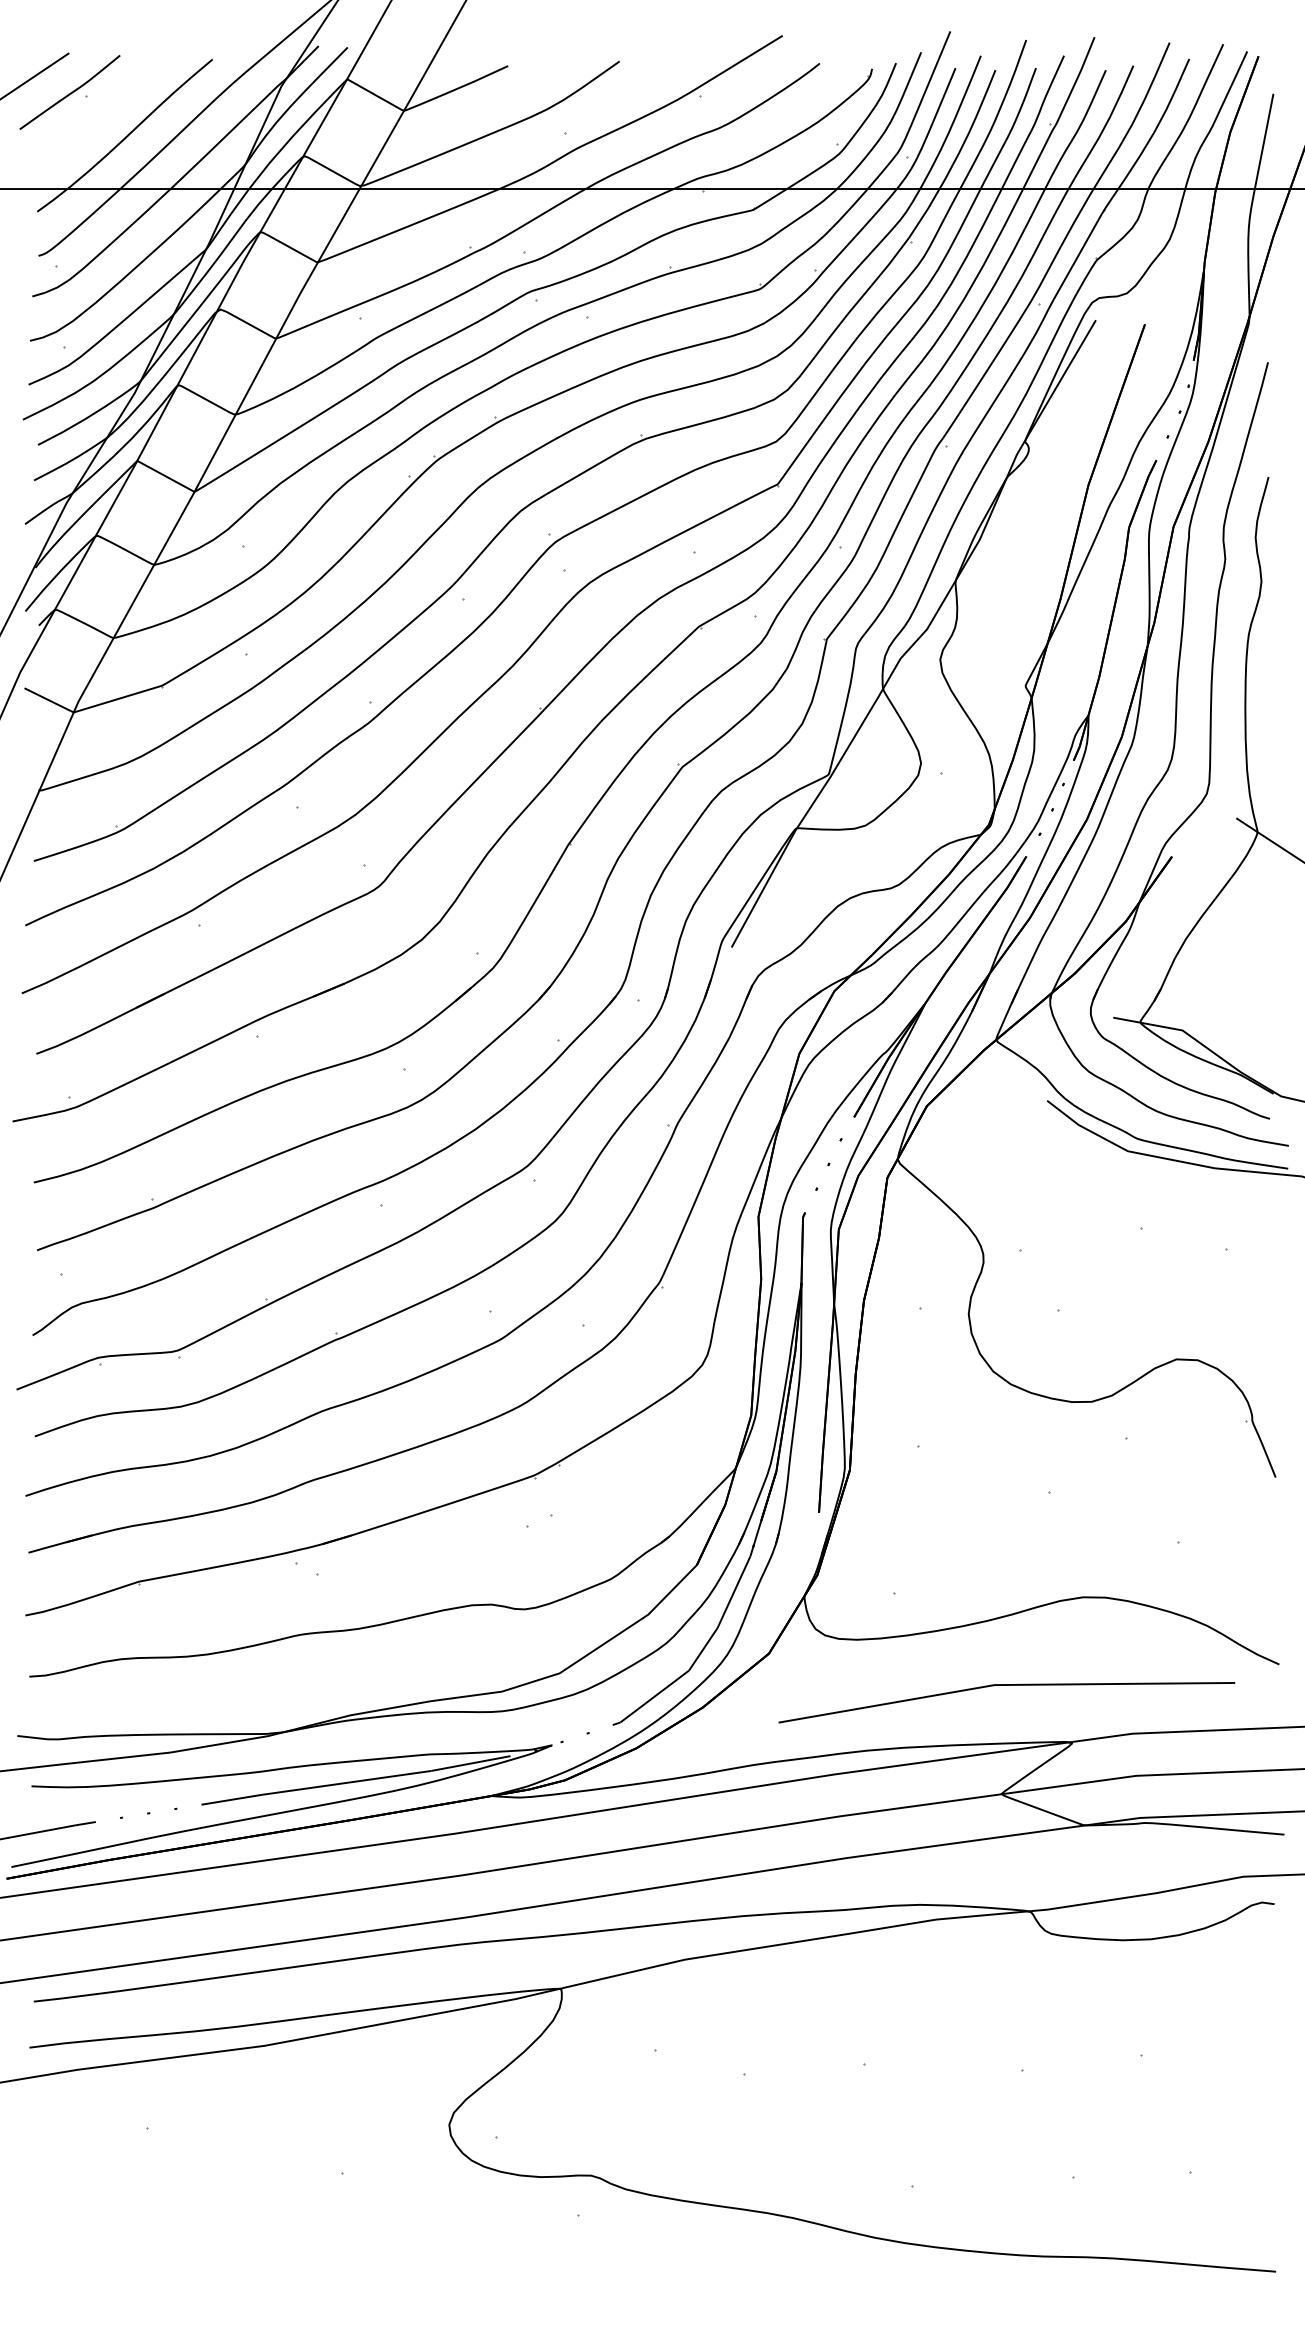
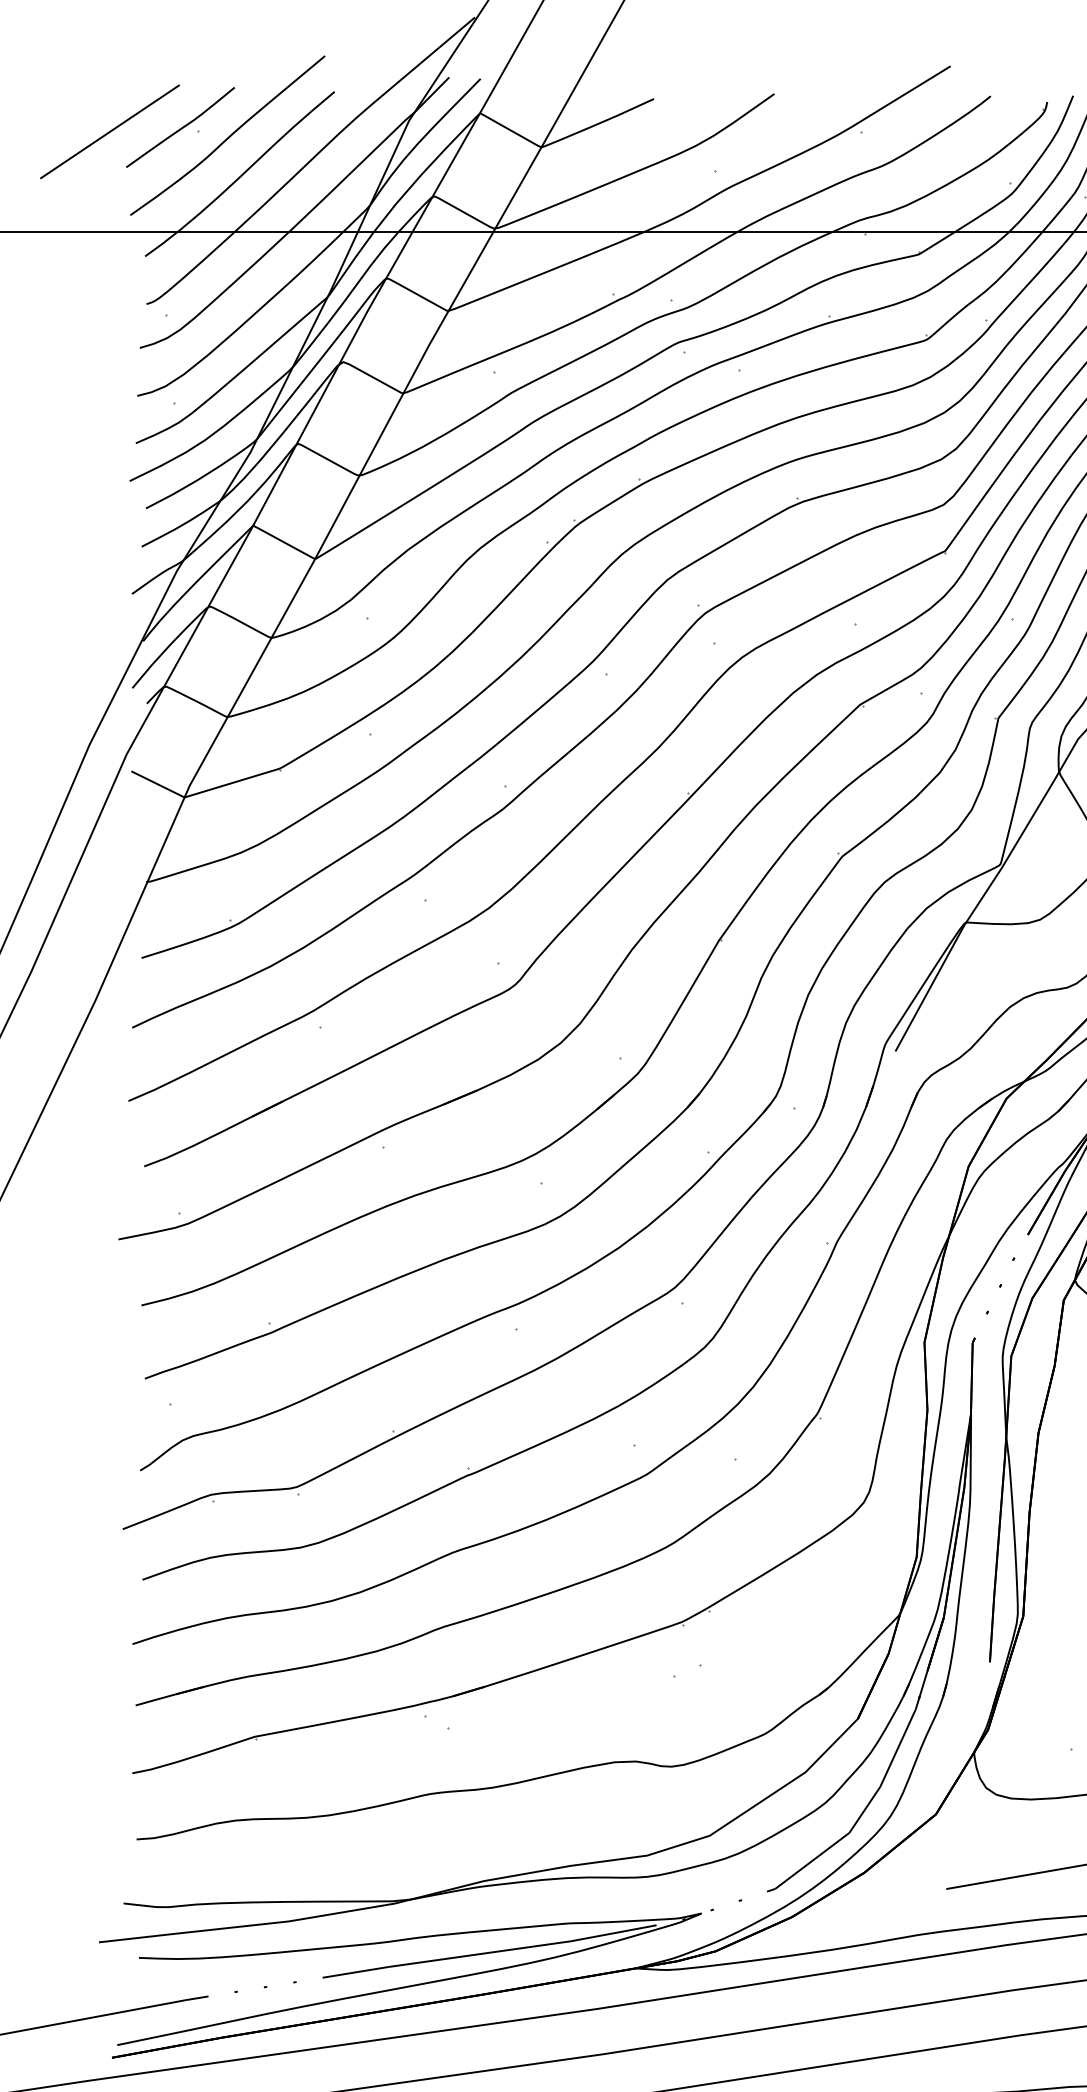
curve: (114, 100) -> (228, 136), added

